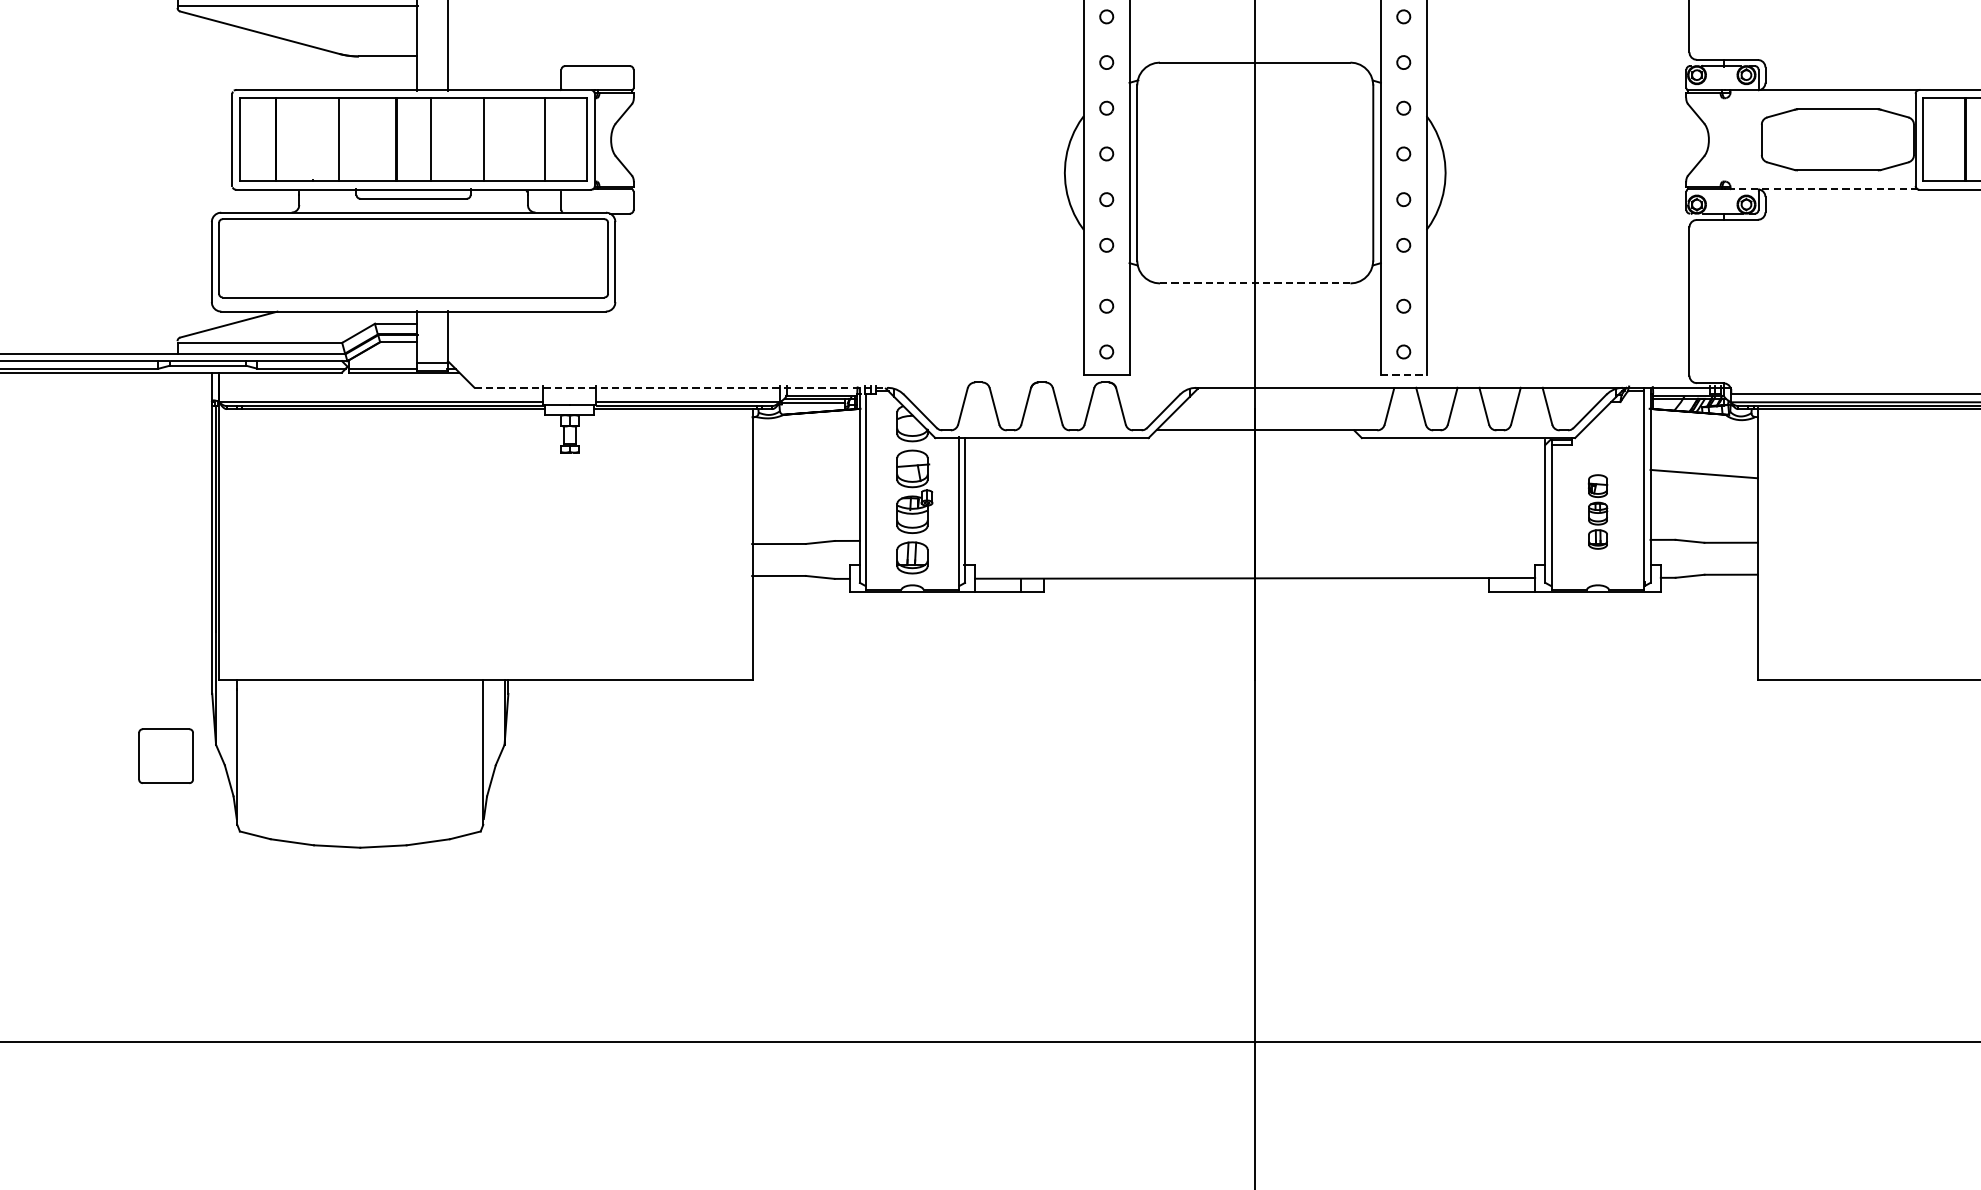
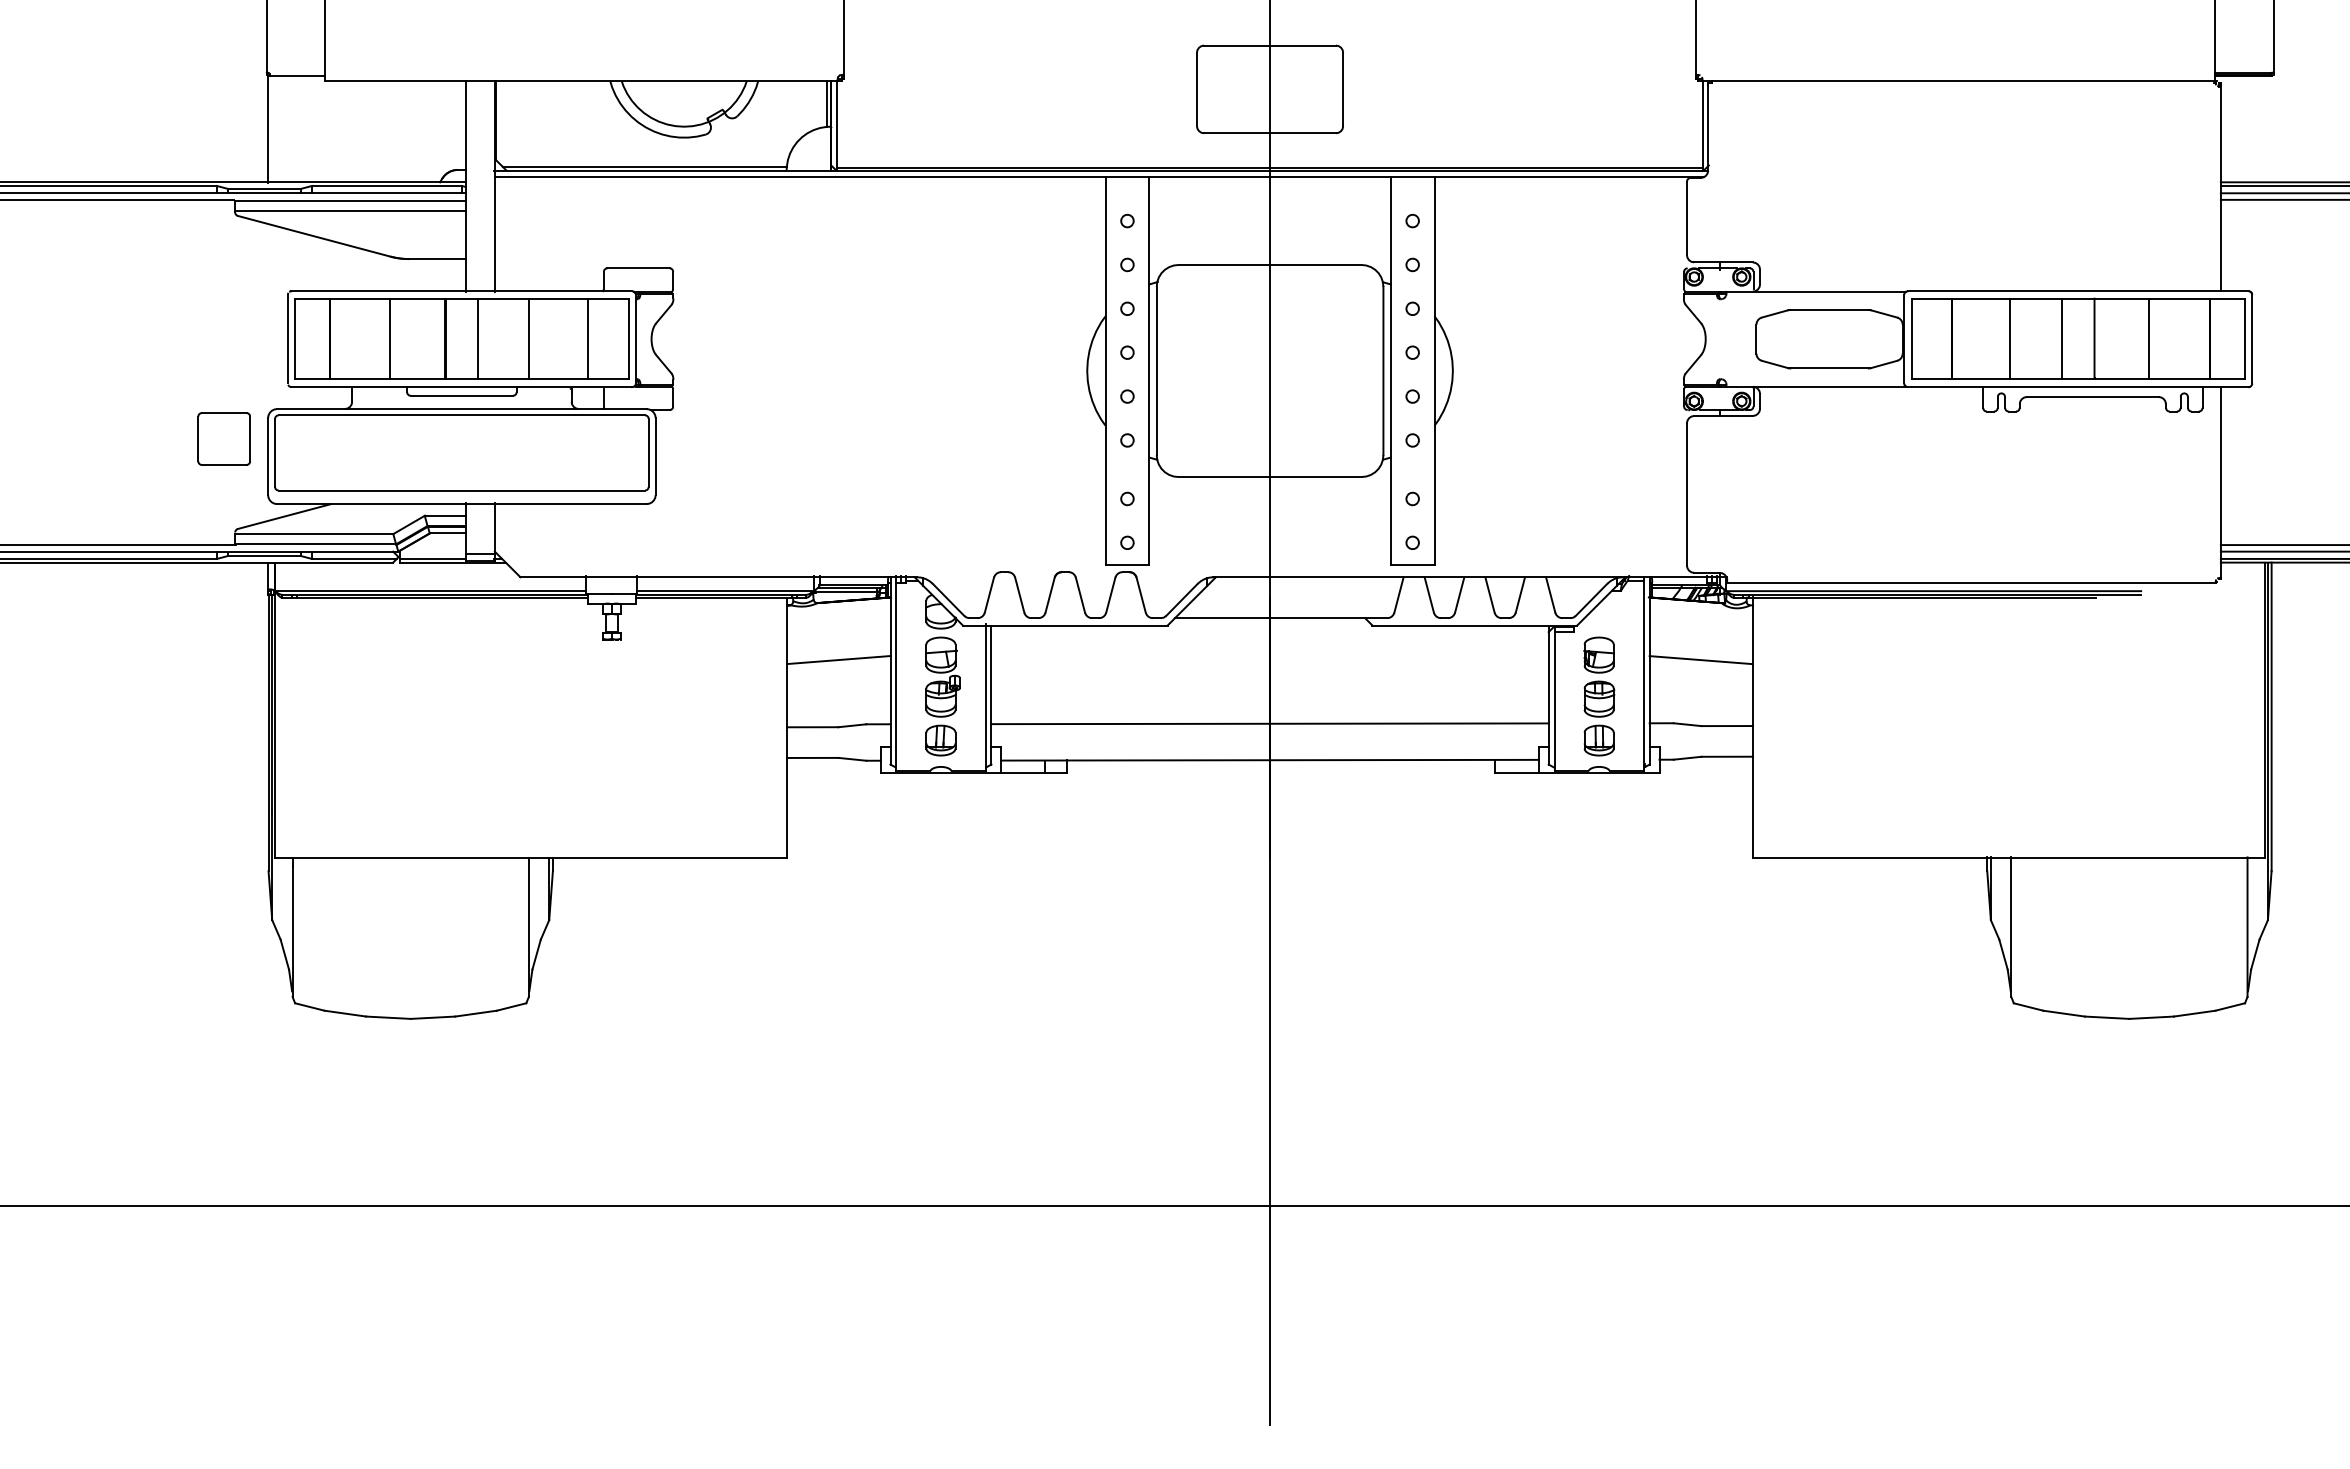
line: (1823, 189) -> (1815, 386), dashed -> solid
line: (1254, 283) -> (1269, 477), dashed -> solid
line: (1403, 374) -> (1412, 564), dashed -> solid
line: (681, 388) -> (719, 577), dashed -> solid
line: (806, 473) -> (839, 659), added
part: (1598, 511) -> (1599, 696), size x1.67
line: (1254, 540) -> (1269, 723), added
part: (165, 755) -> (223, 438), moved

